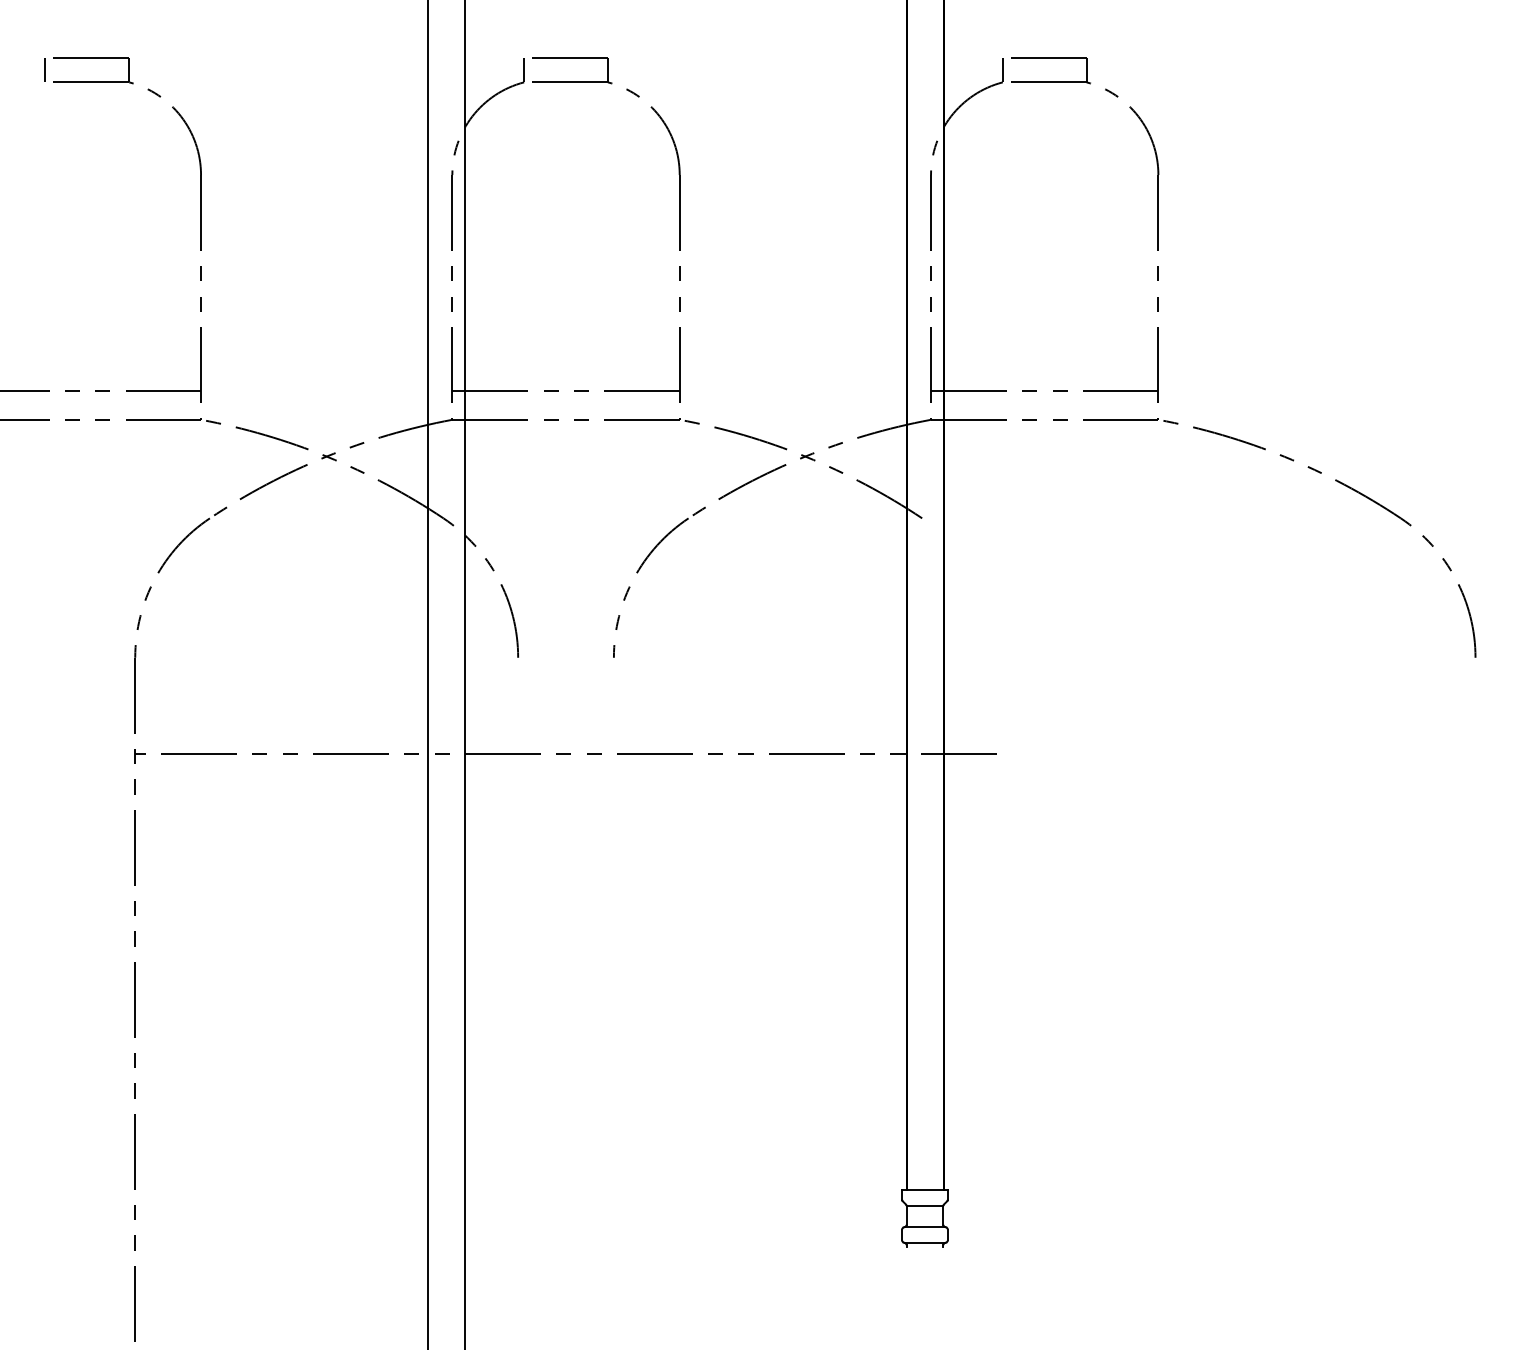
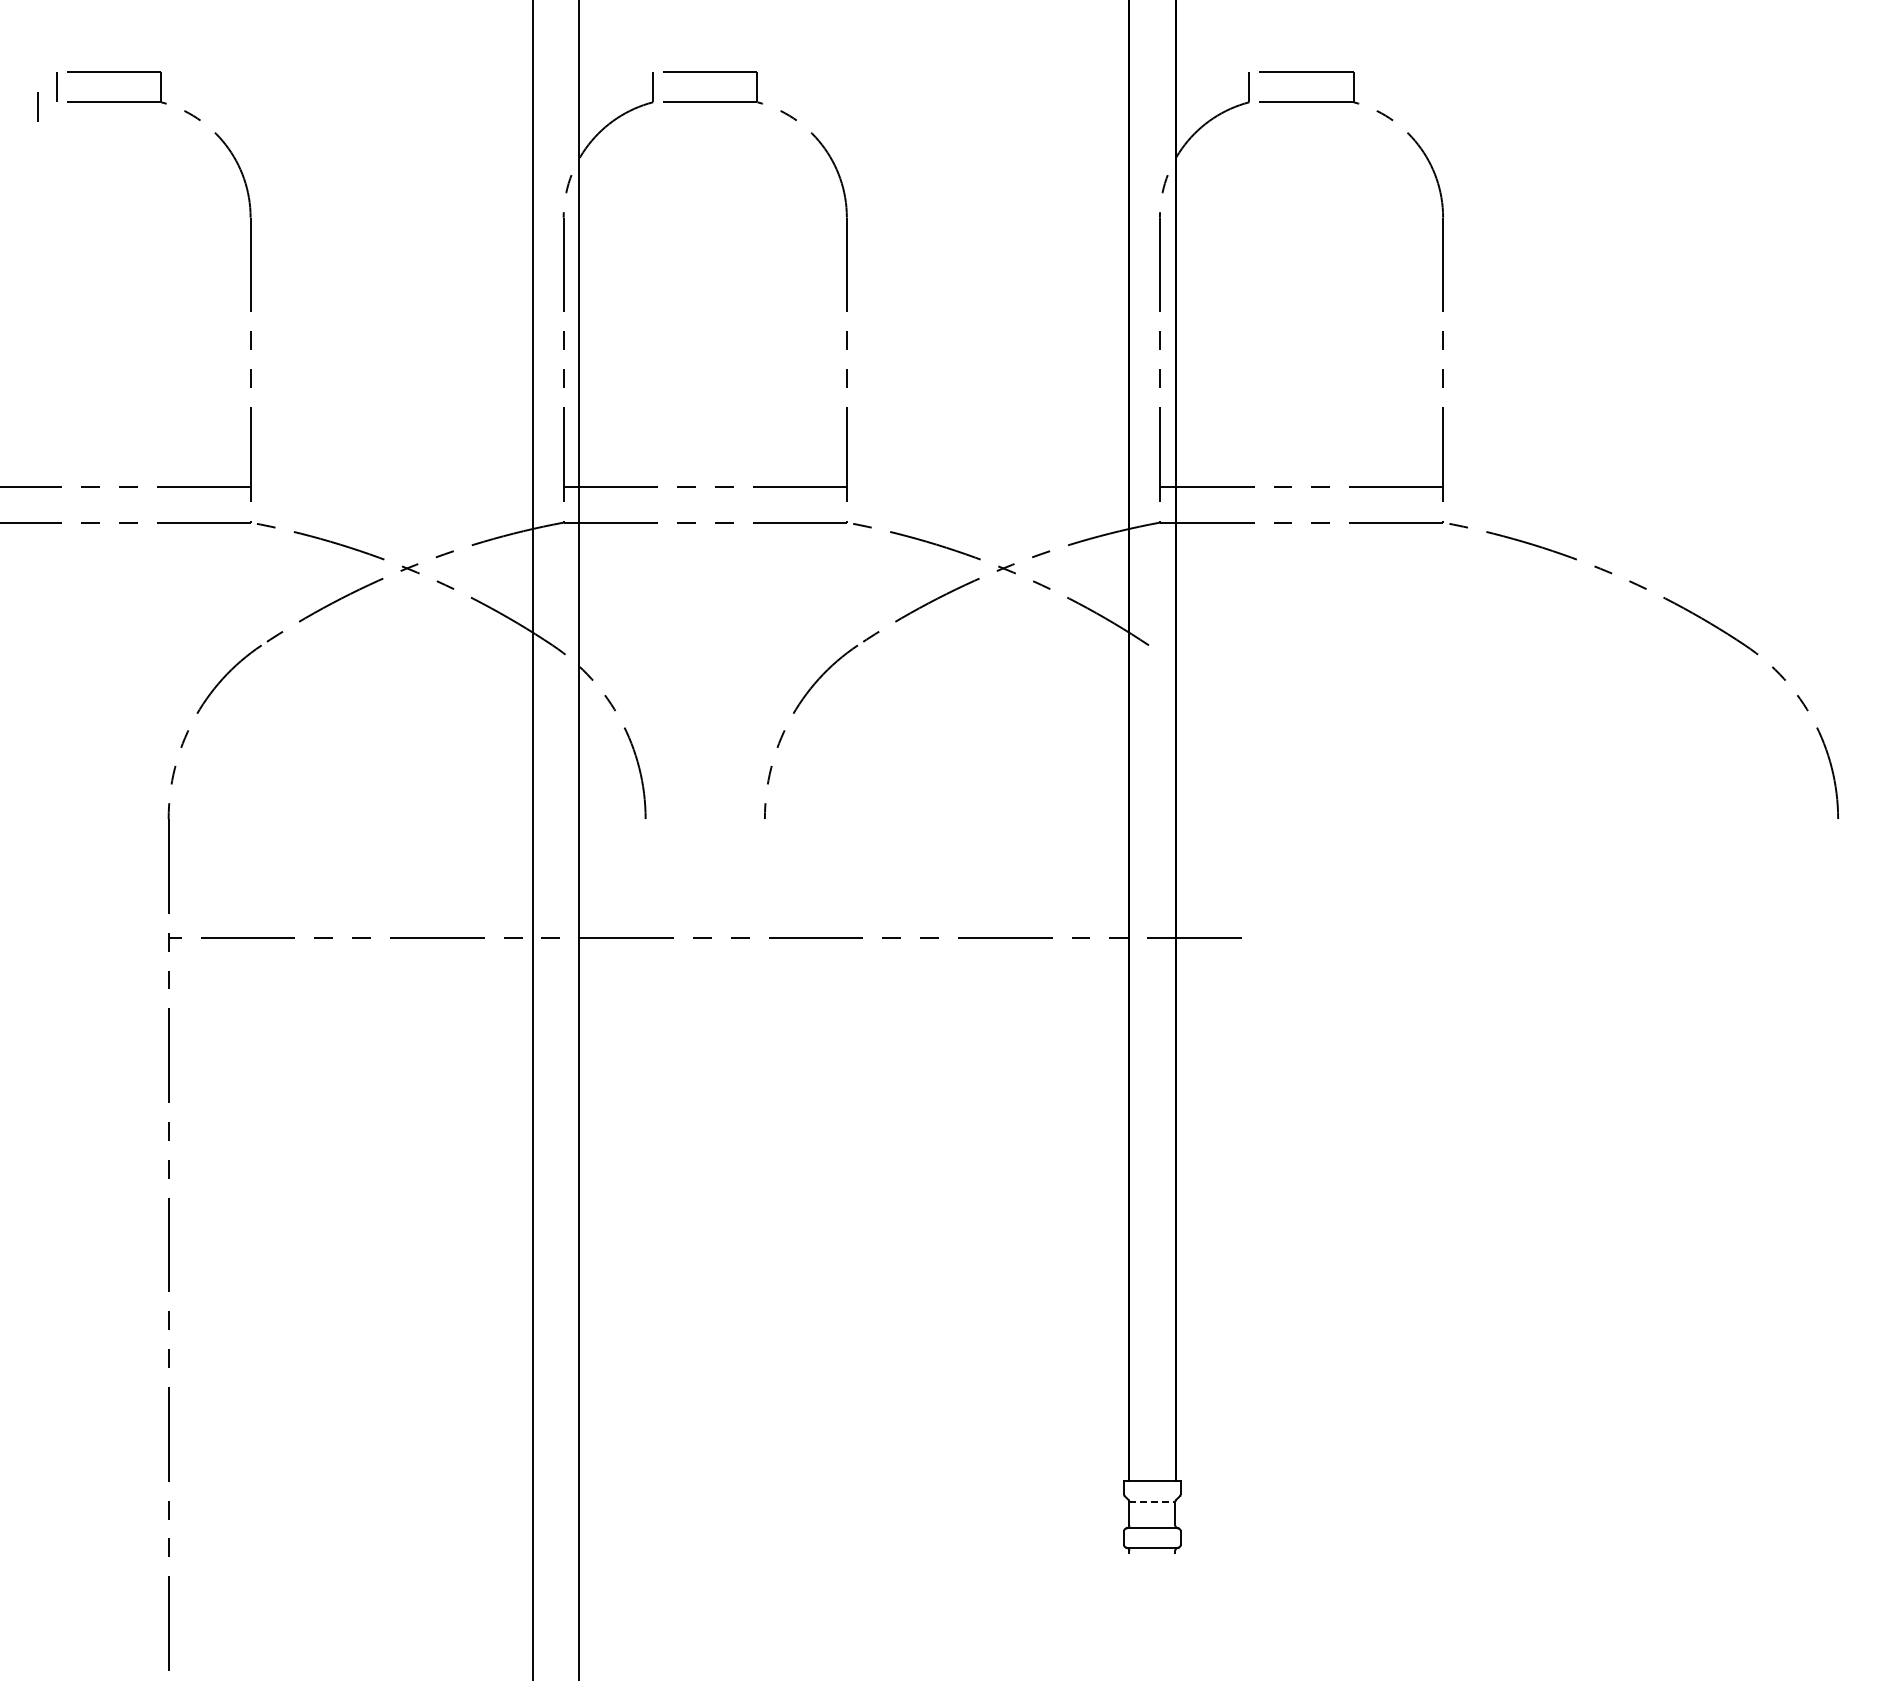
line: (29, 85) -> (37, 106), added
line: (925, 1206) -> (1152, 1502), solid -> dashed

